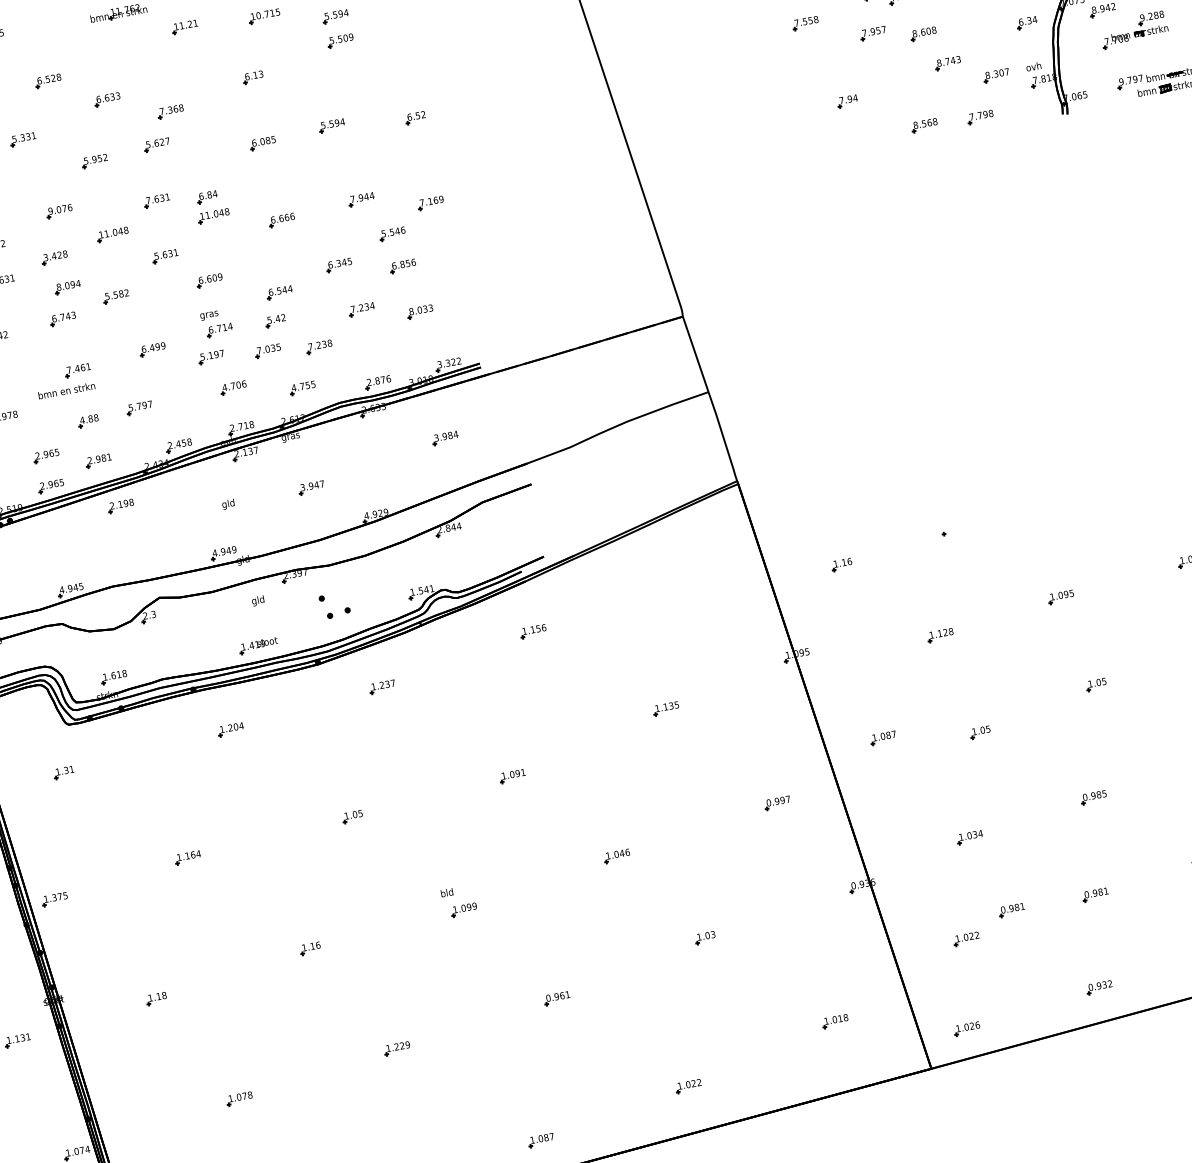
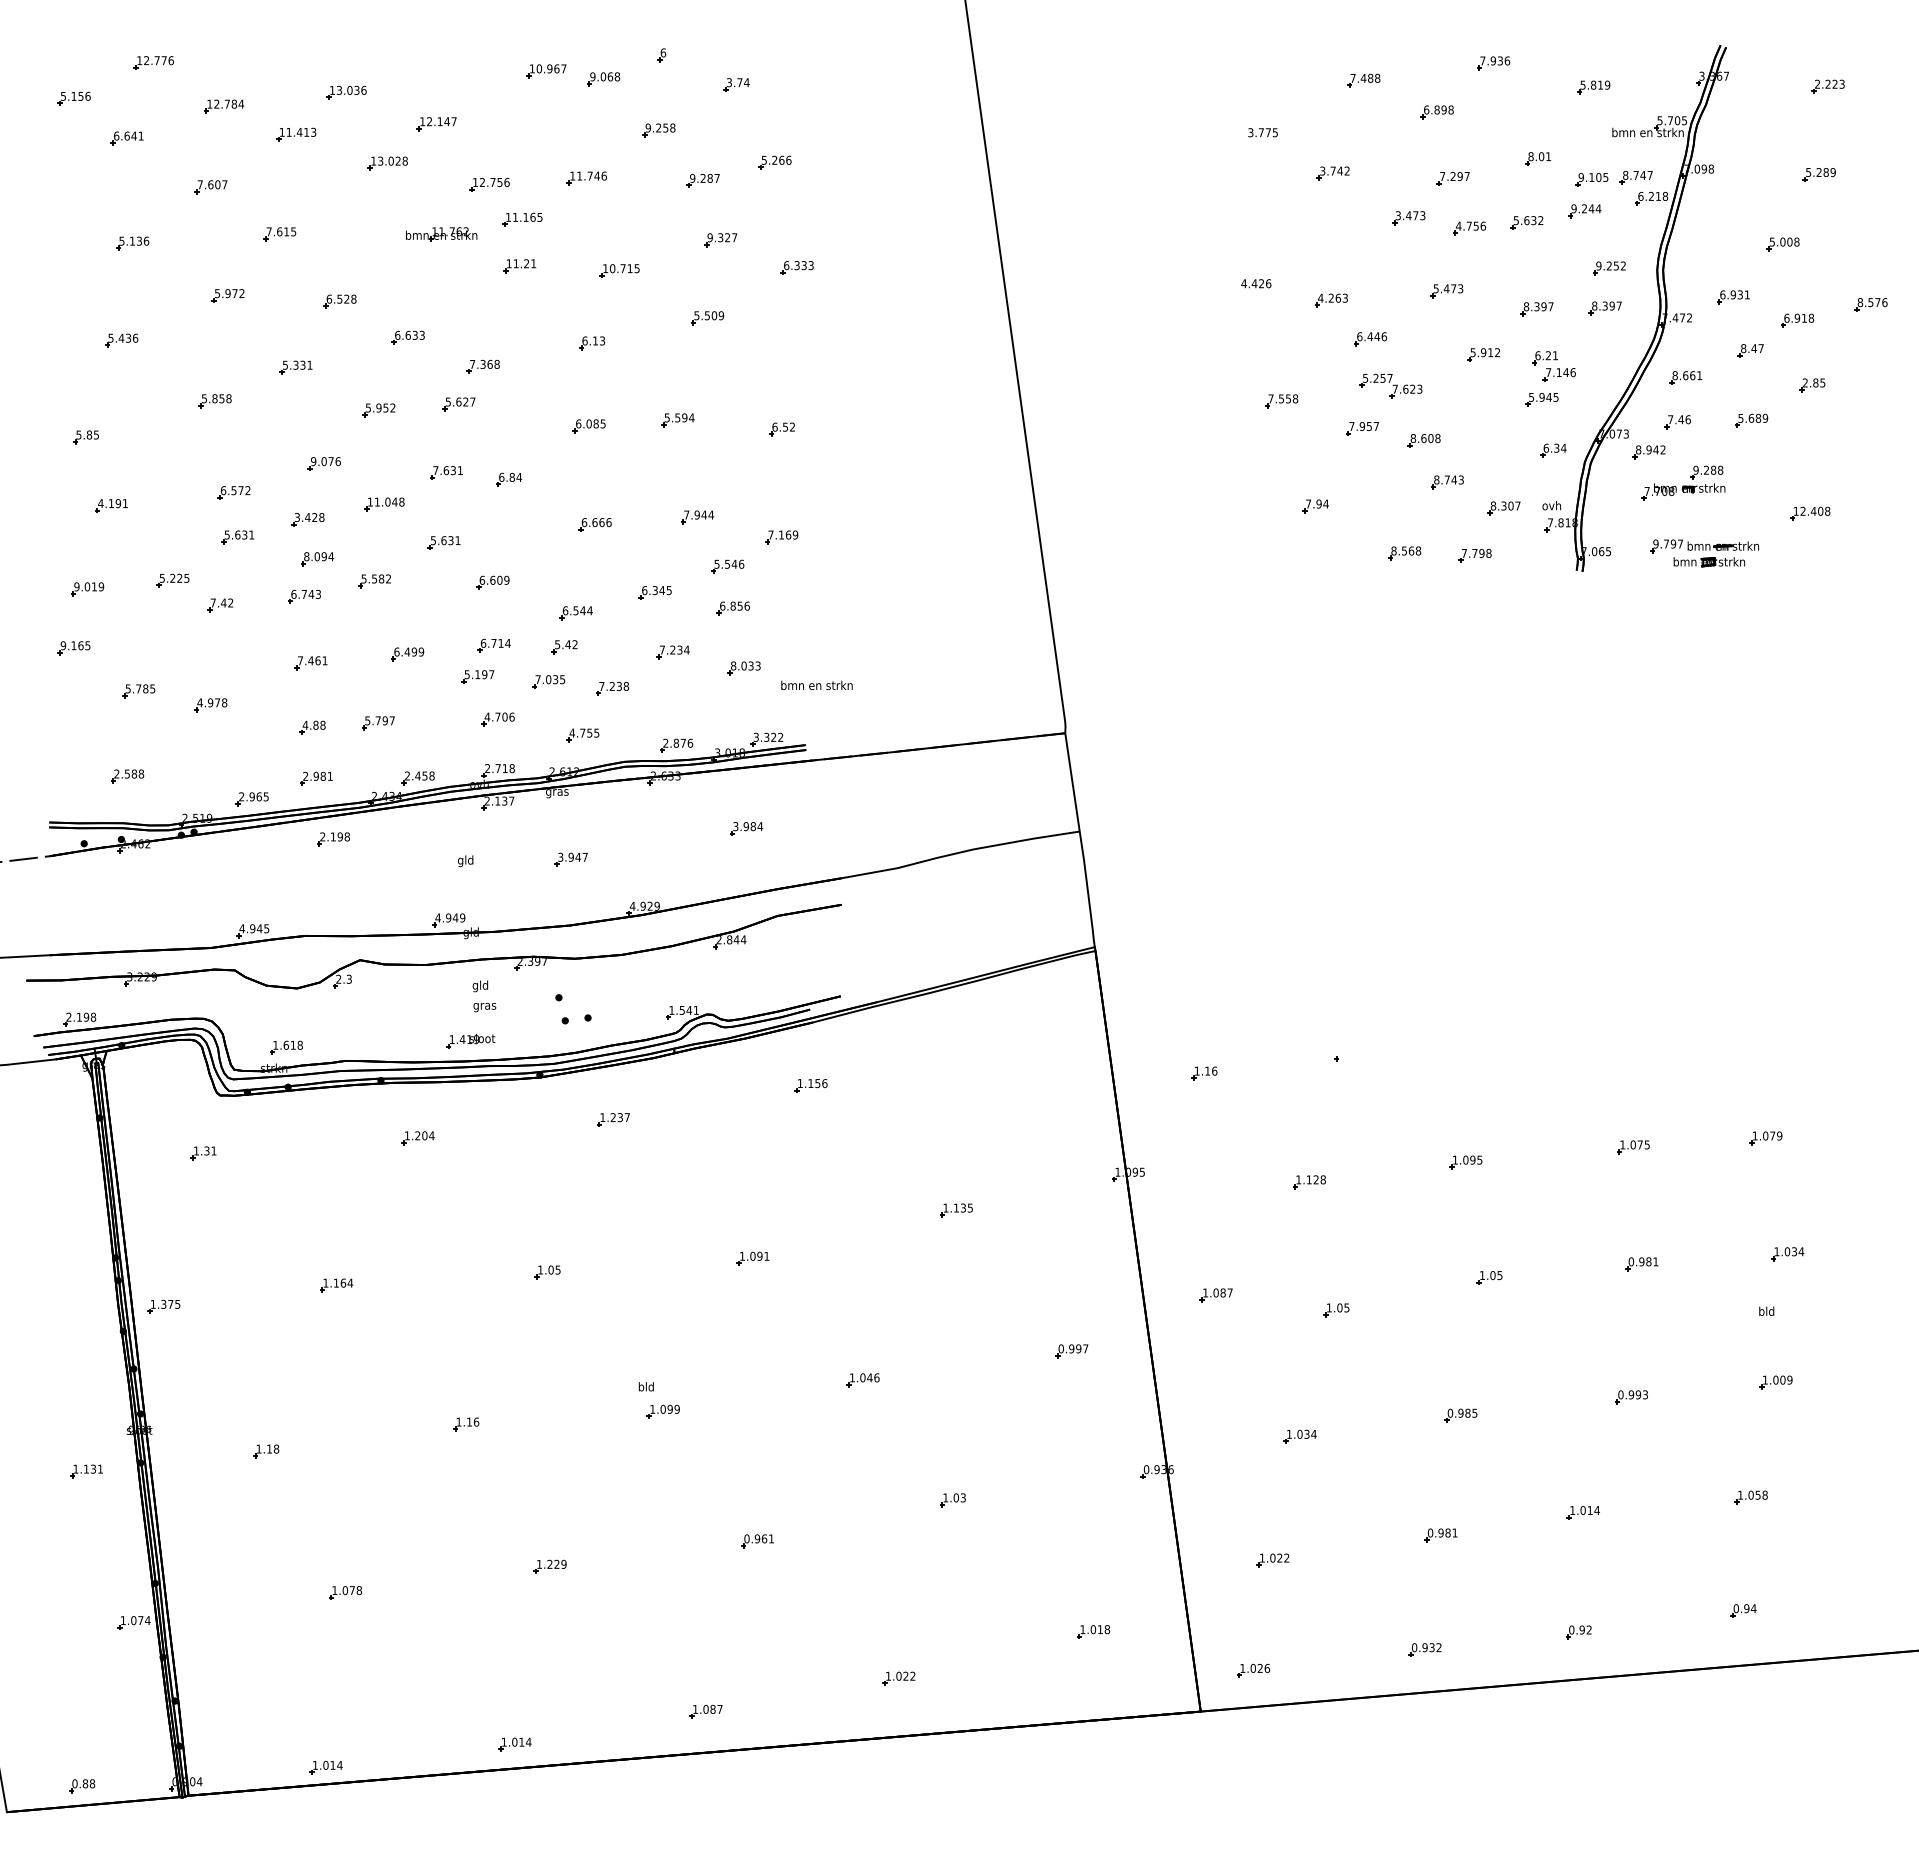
part: (335, 16) -> (706, 287), removed
part: (213, 216) -> (512, 504), removed
text: (209, 315) -> (484, 1007), moved
text: (66, 390) -> (816, 685), moved
part: (45, 456) -> (252, 761), removed
part: (1011, 910) -> (1334, 1535), removed

